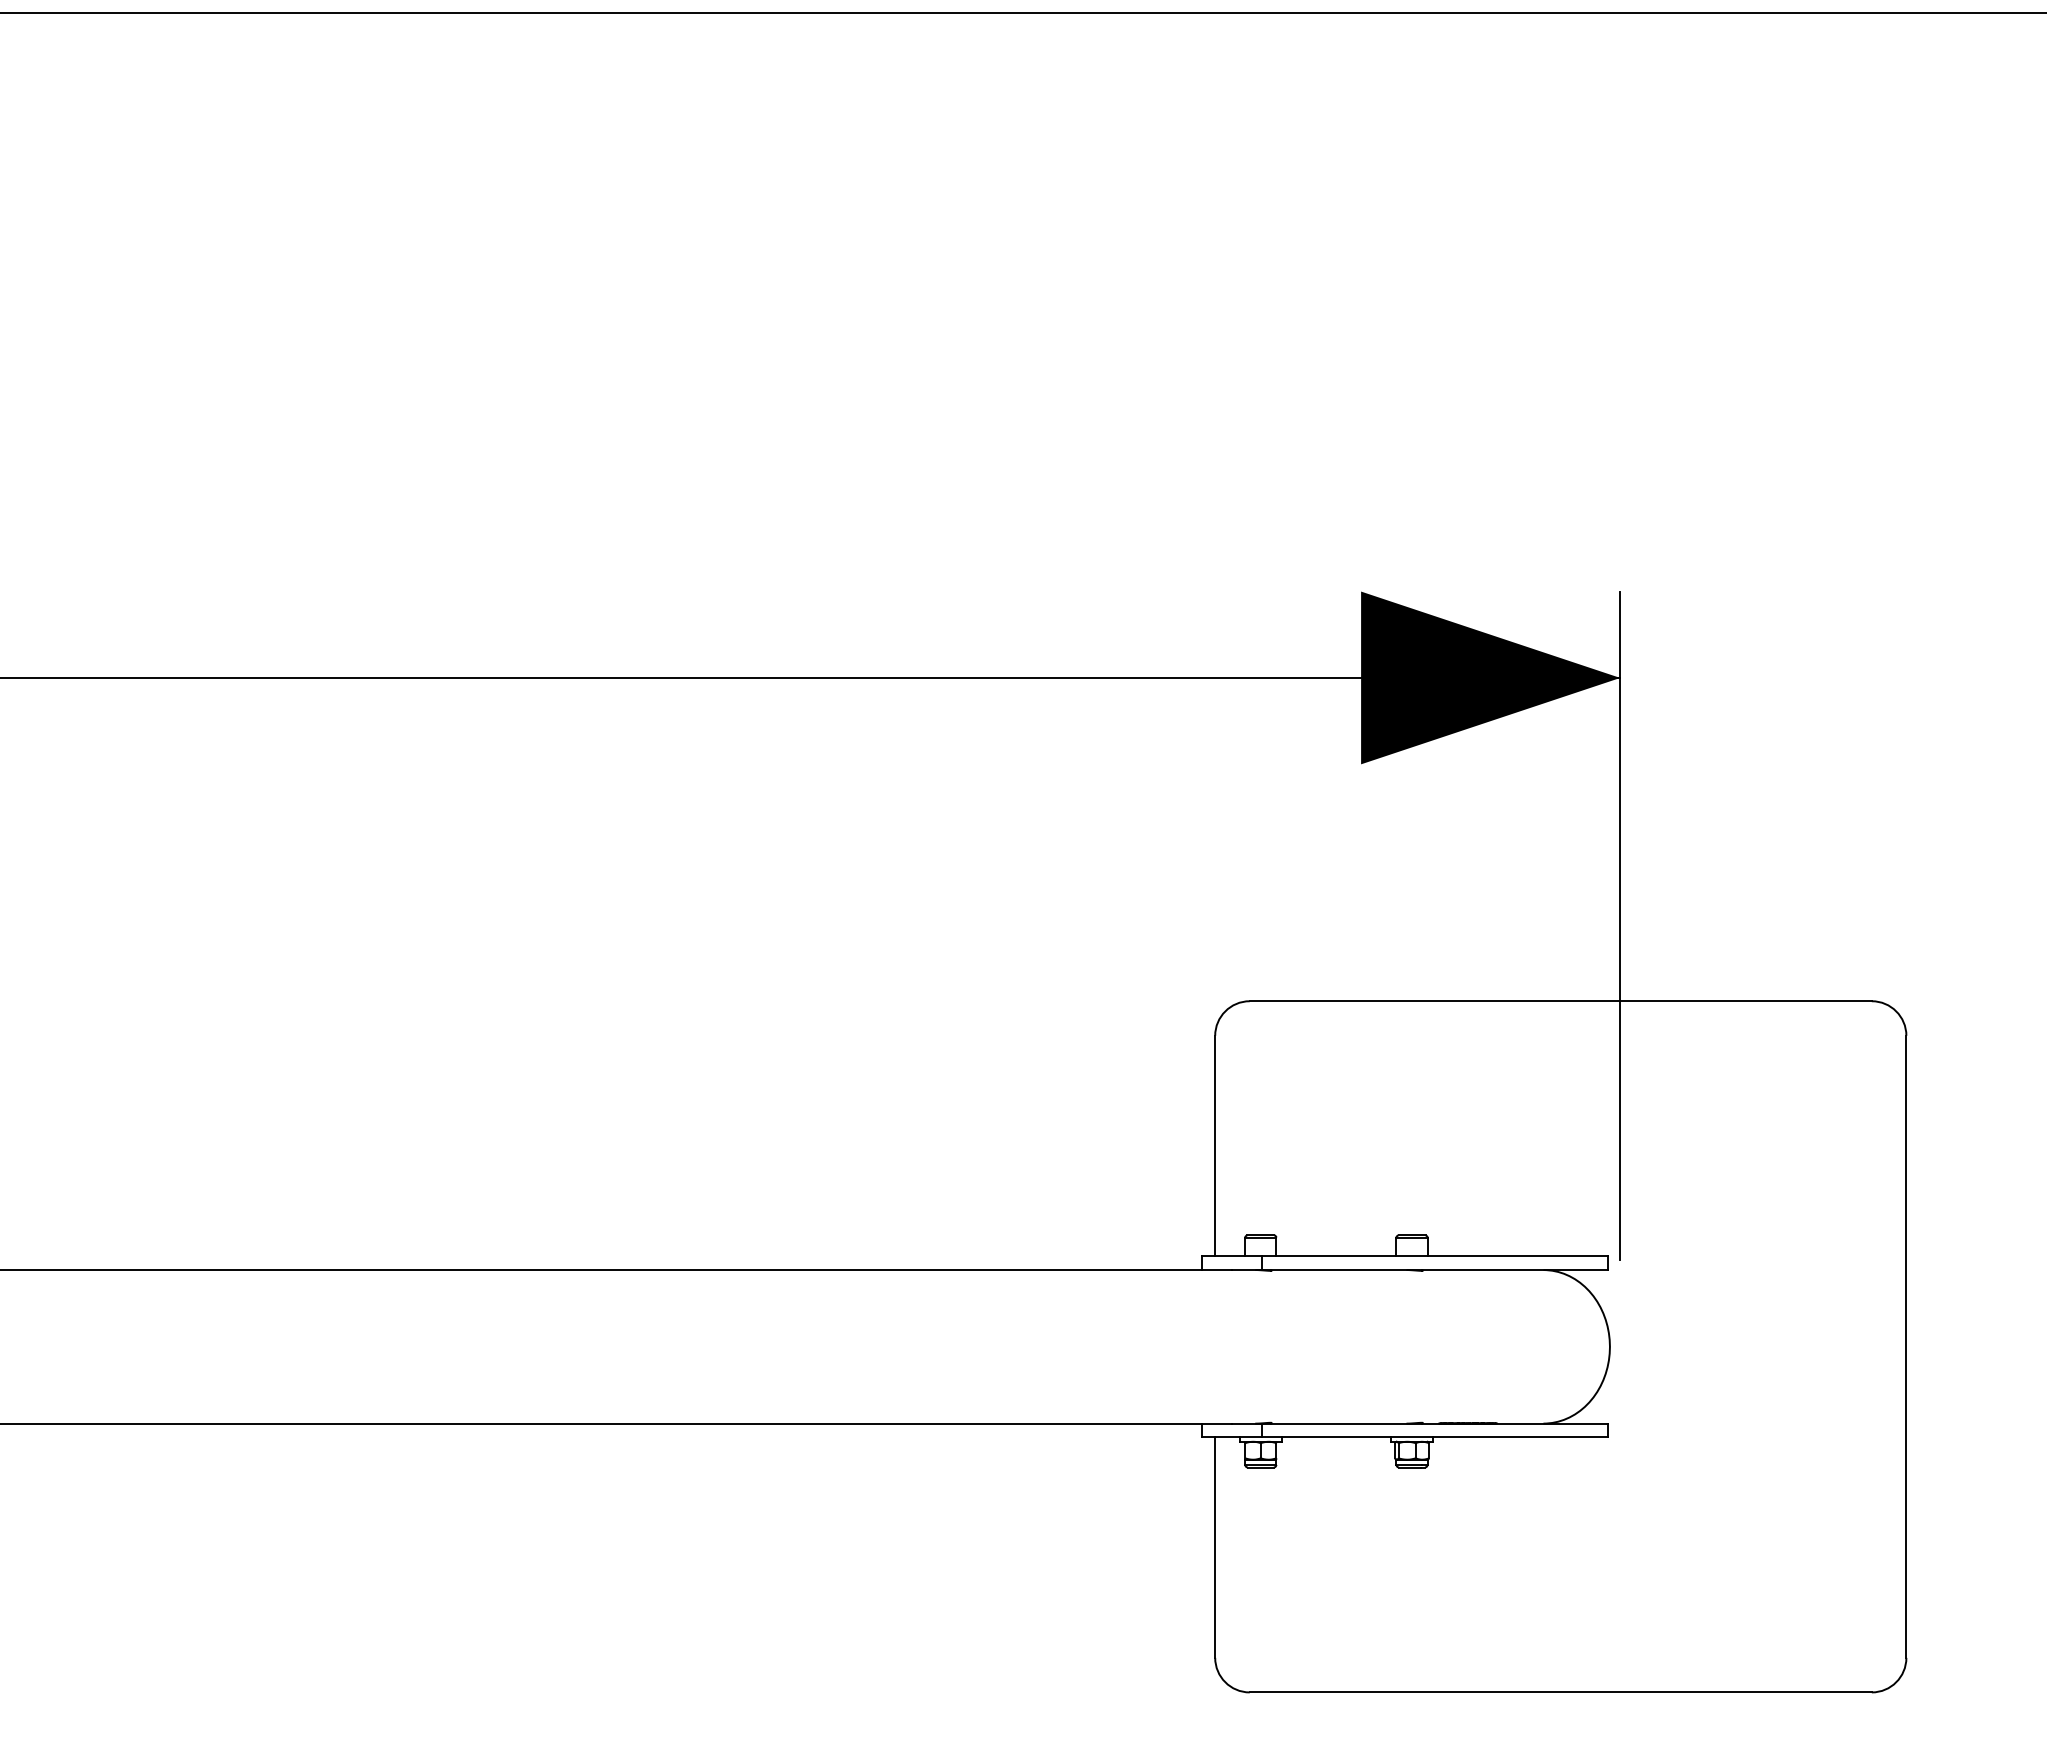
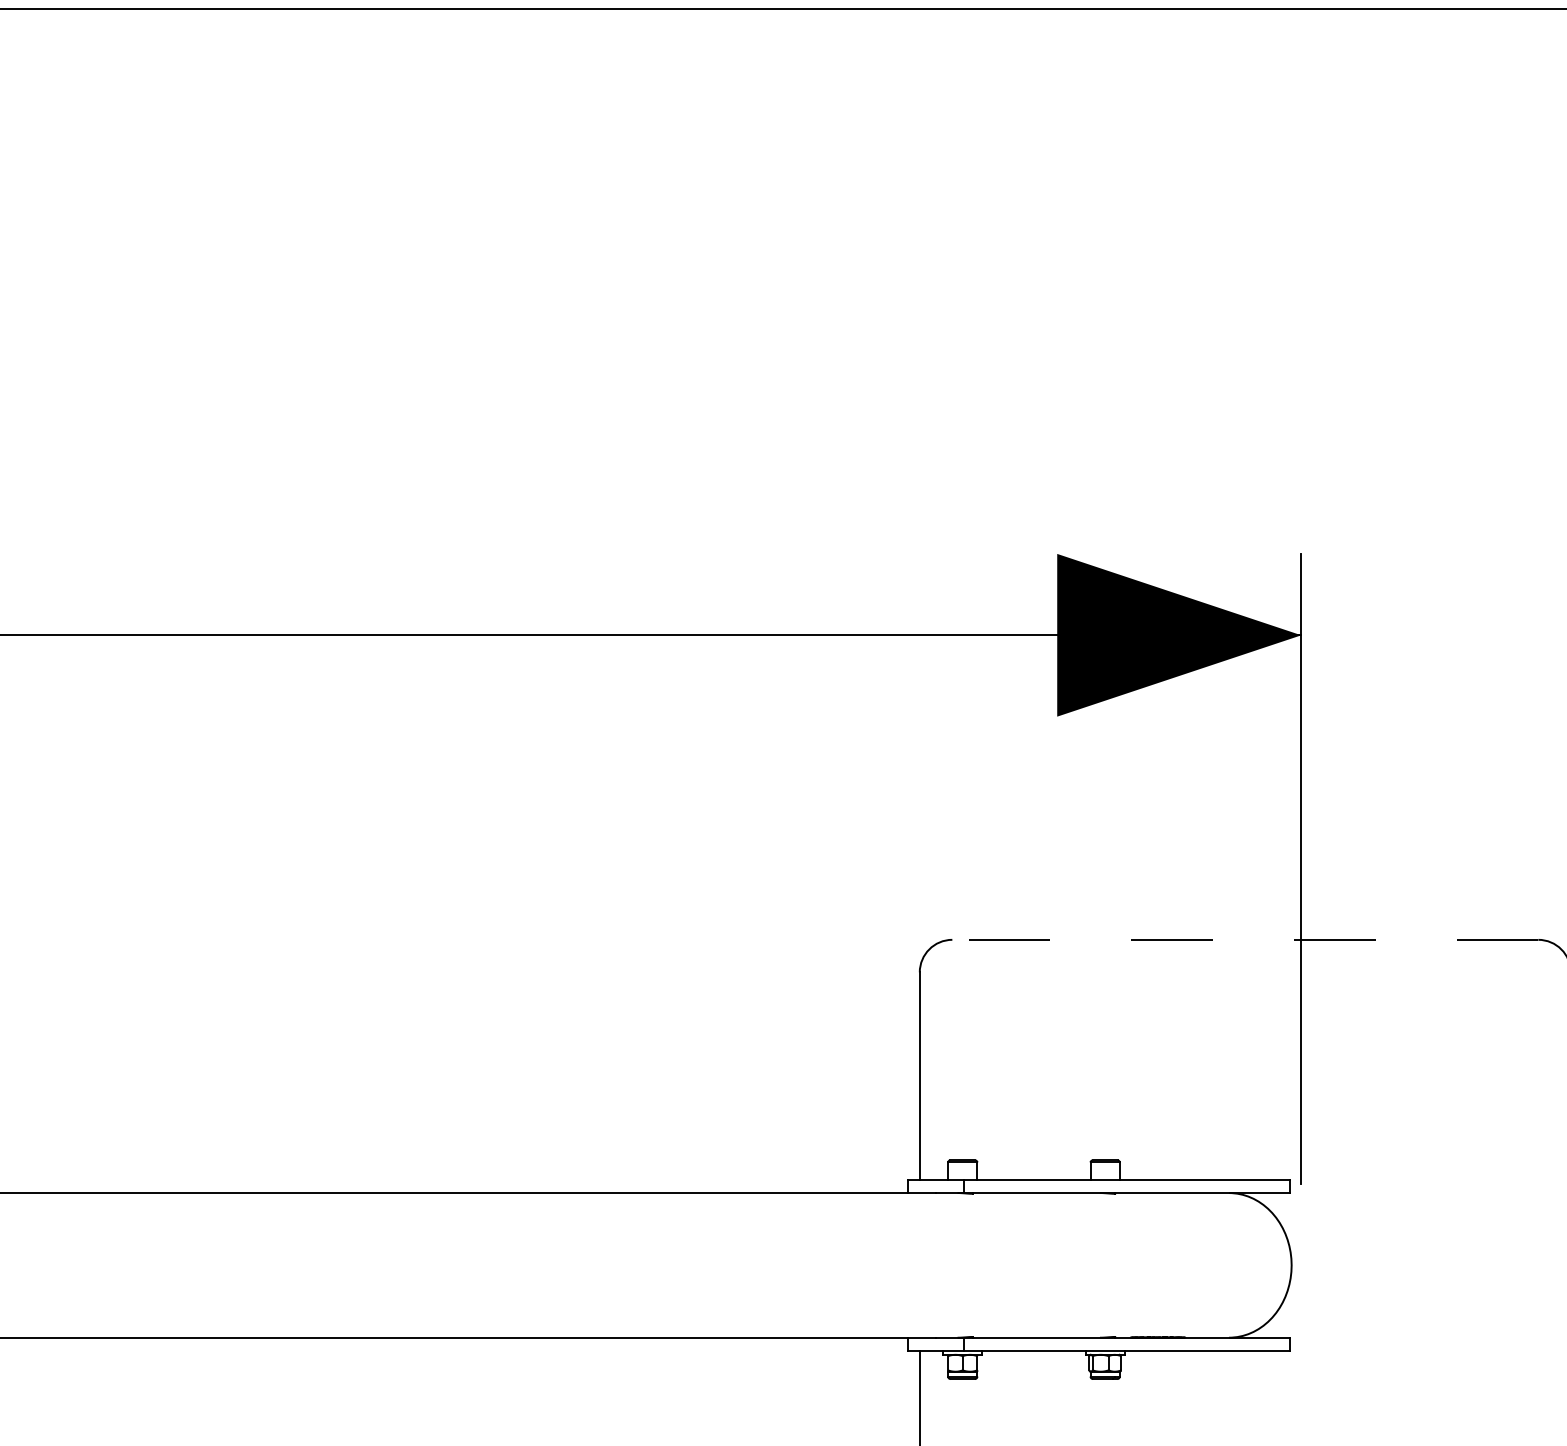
line: (1560, 1001) -> (1245, 940), solid -> dashed

